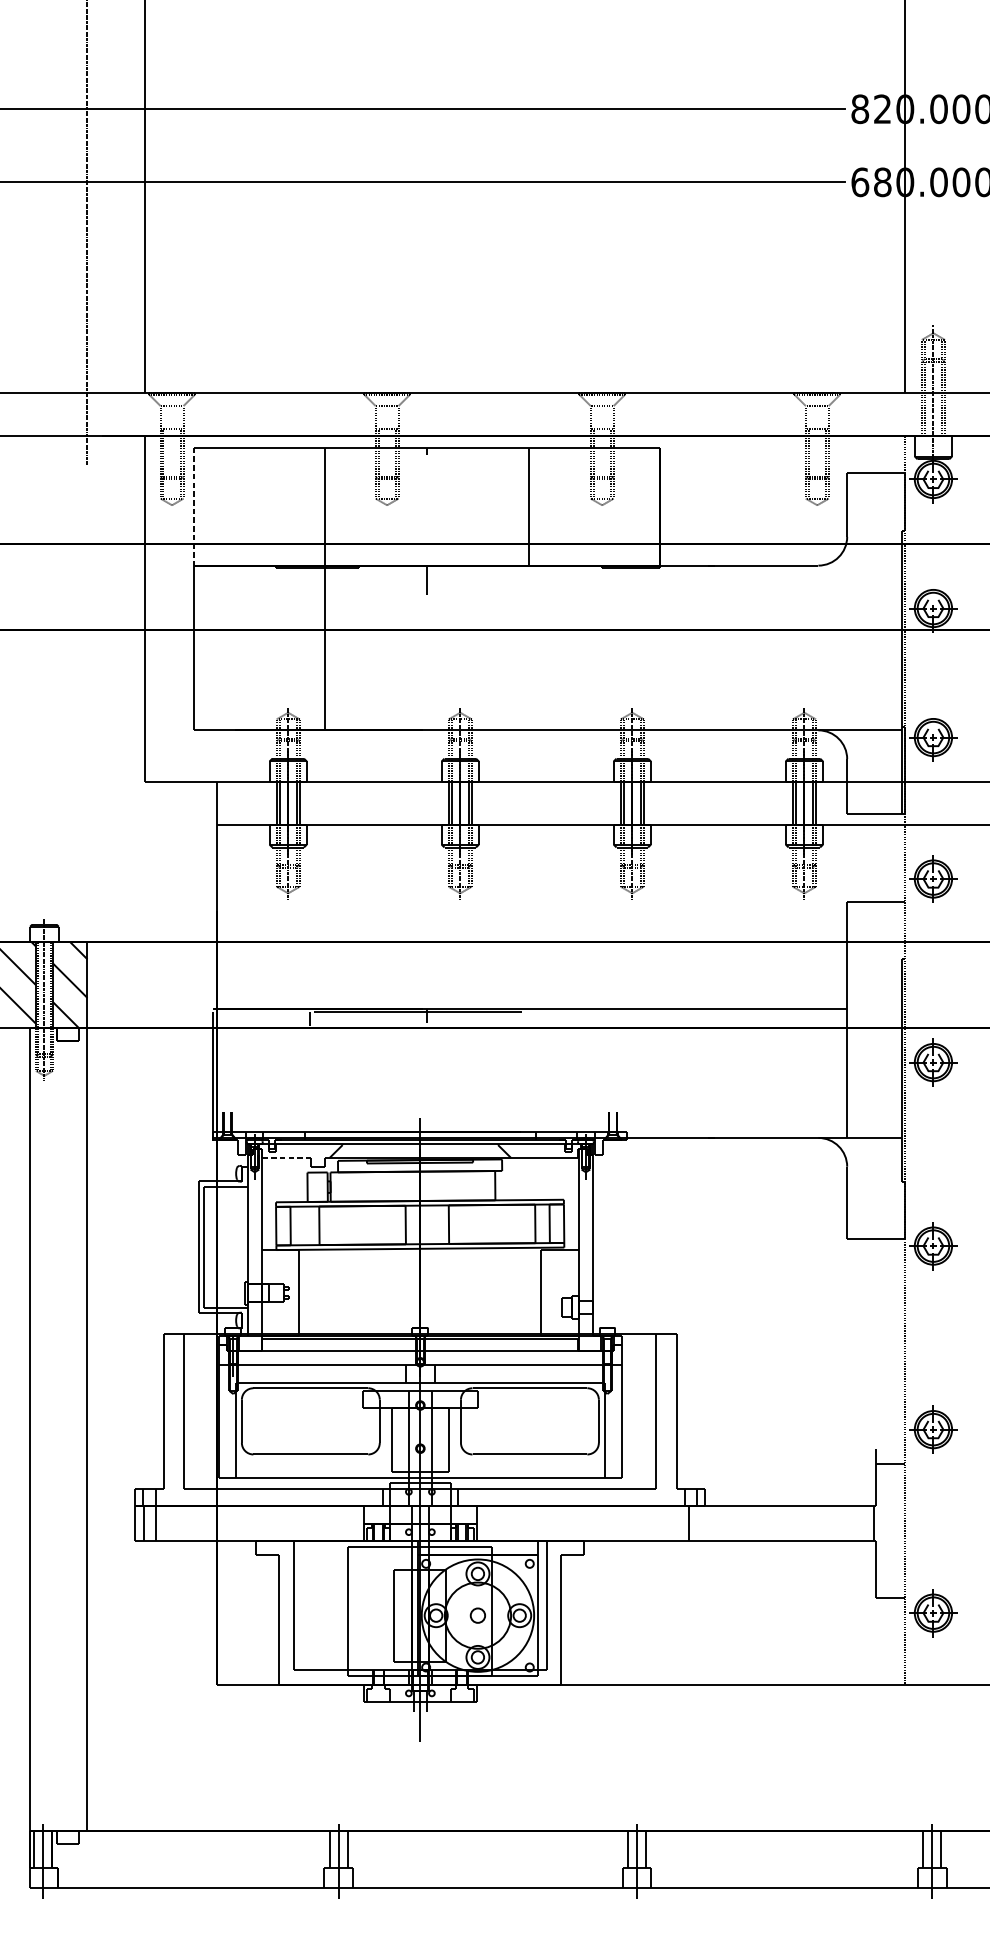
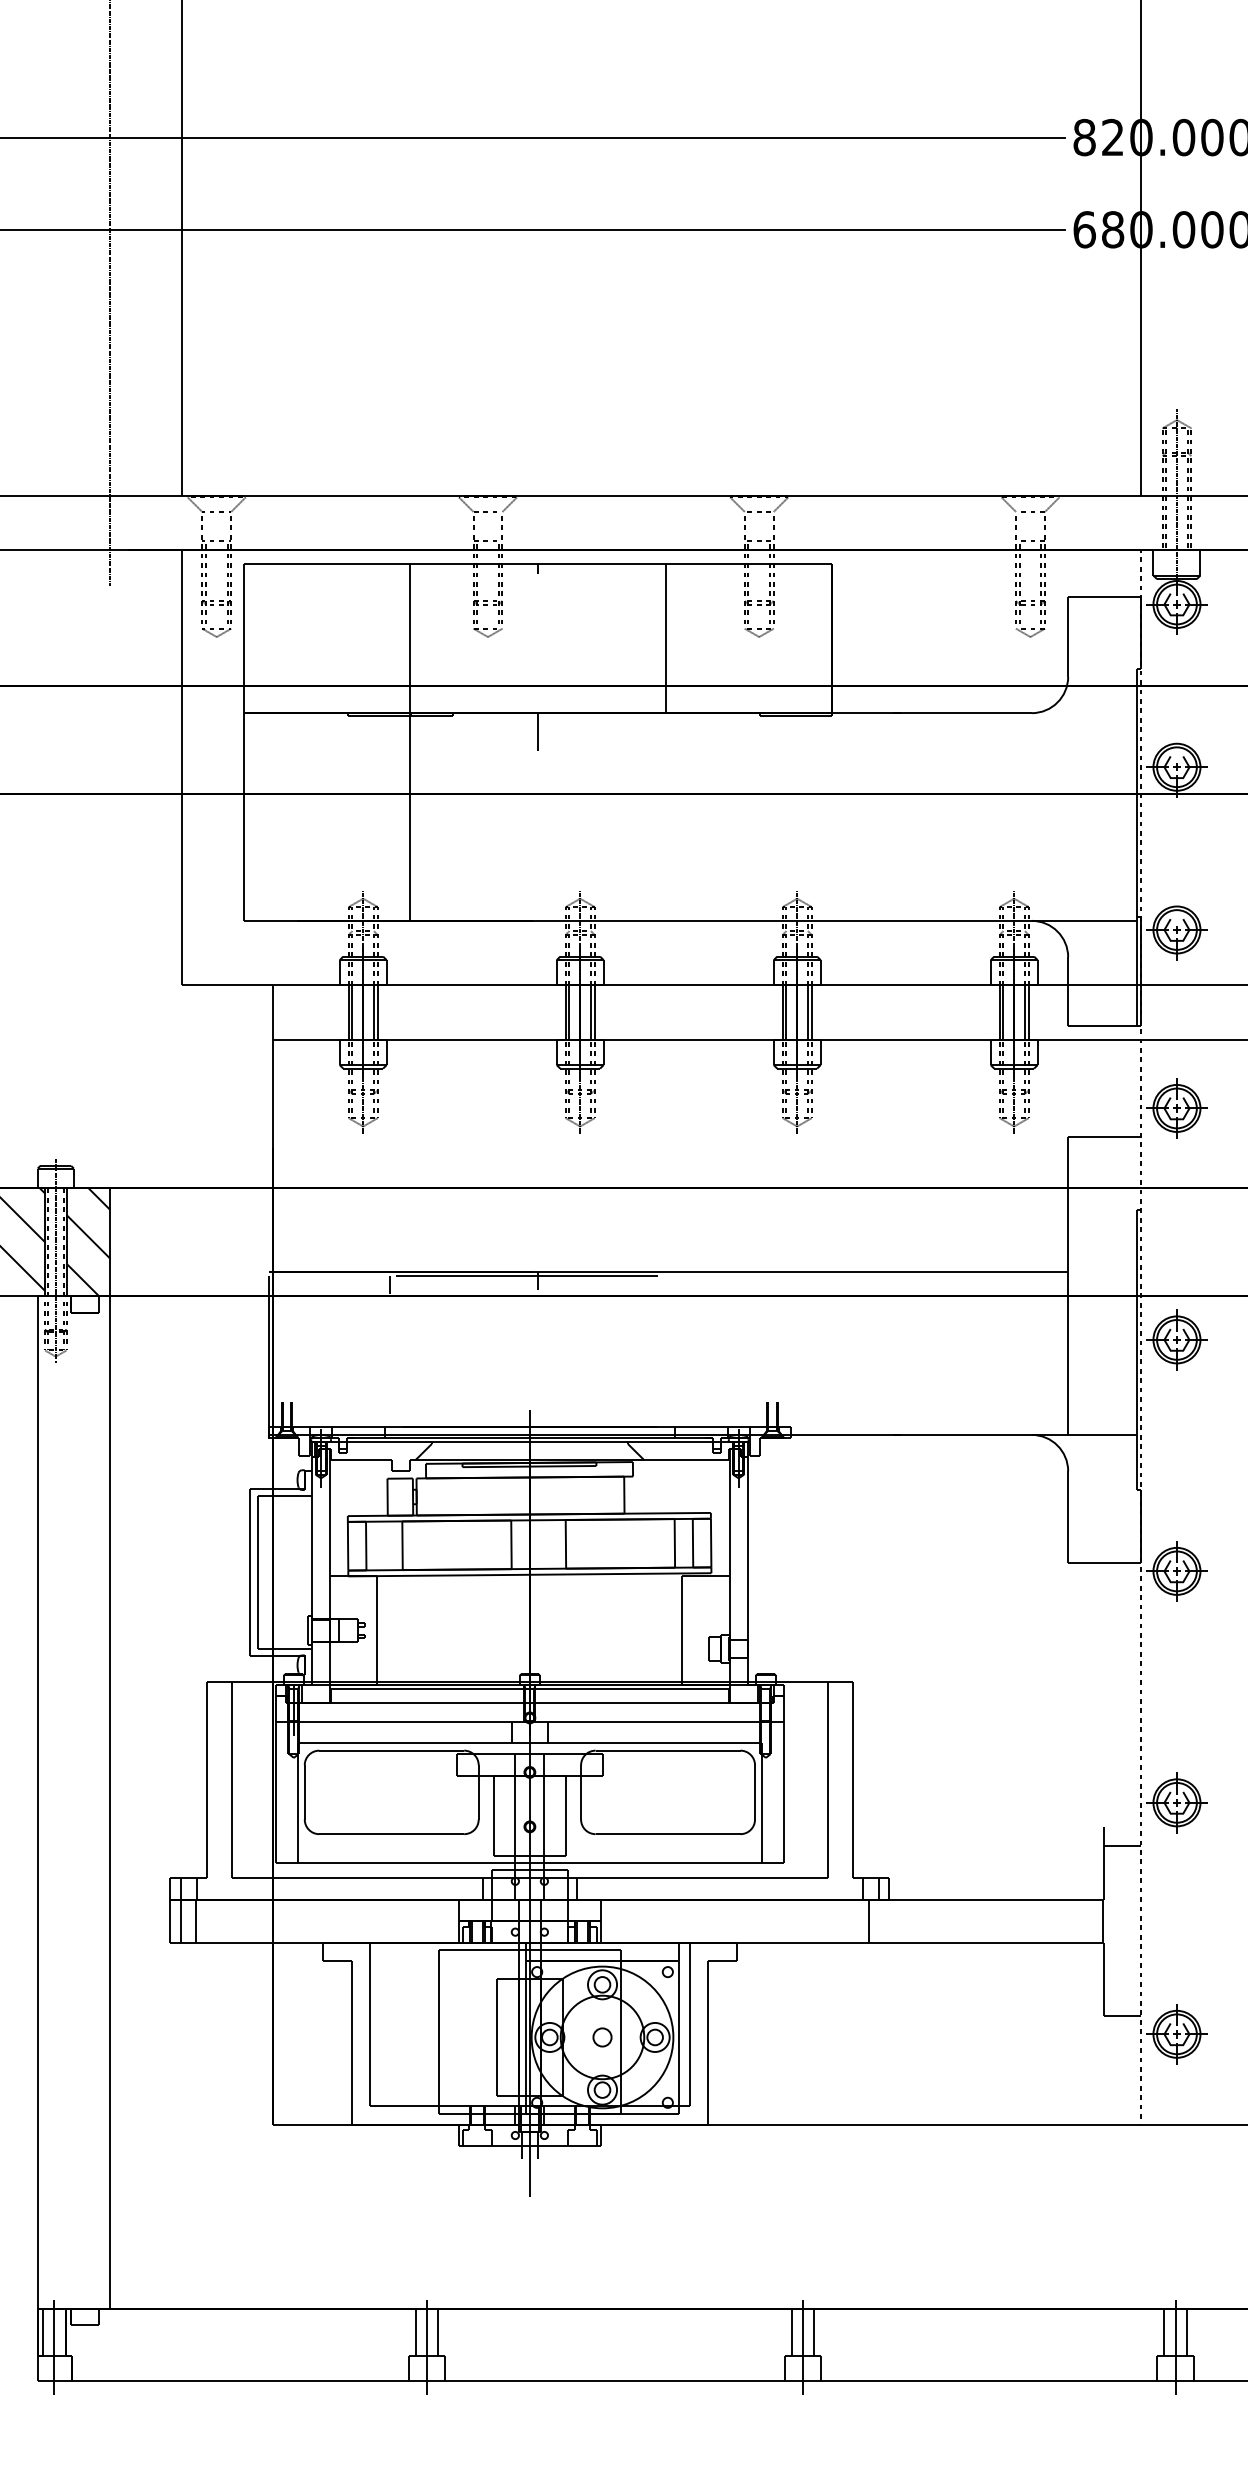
line: (194, 507) -> (244, 639), dashed -> solid
line: (286, 1158) -> (361, 1460), dashed -> solid

